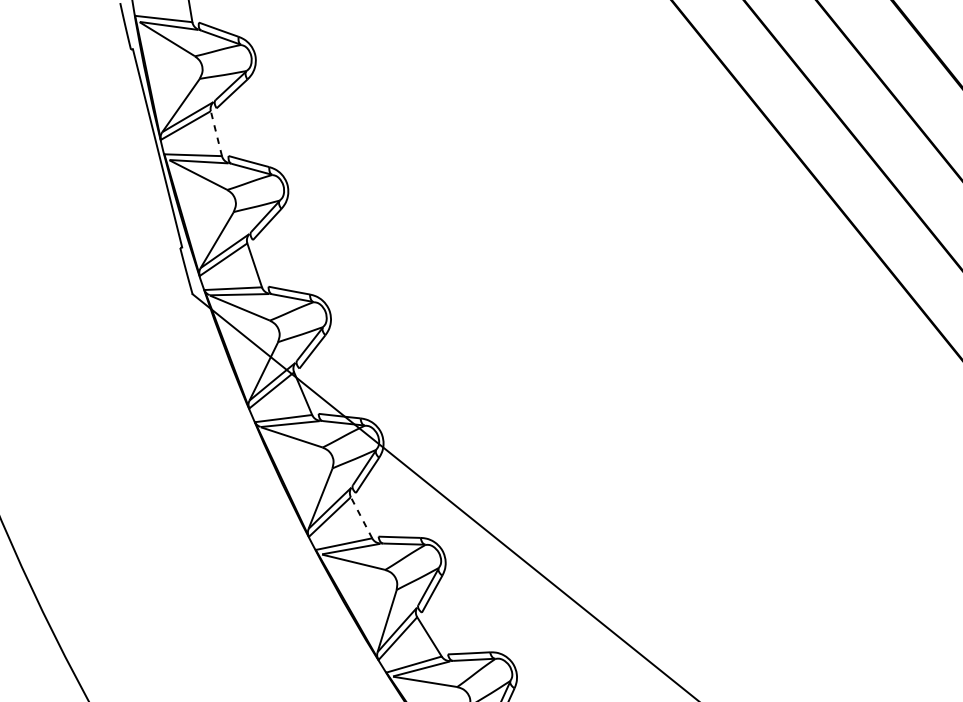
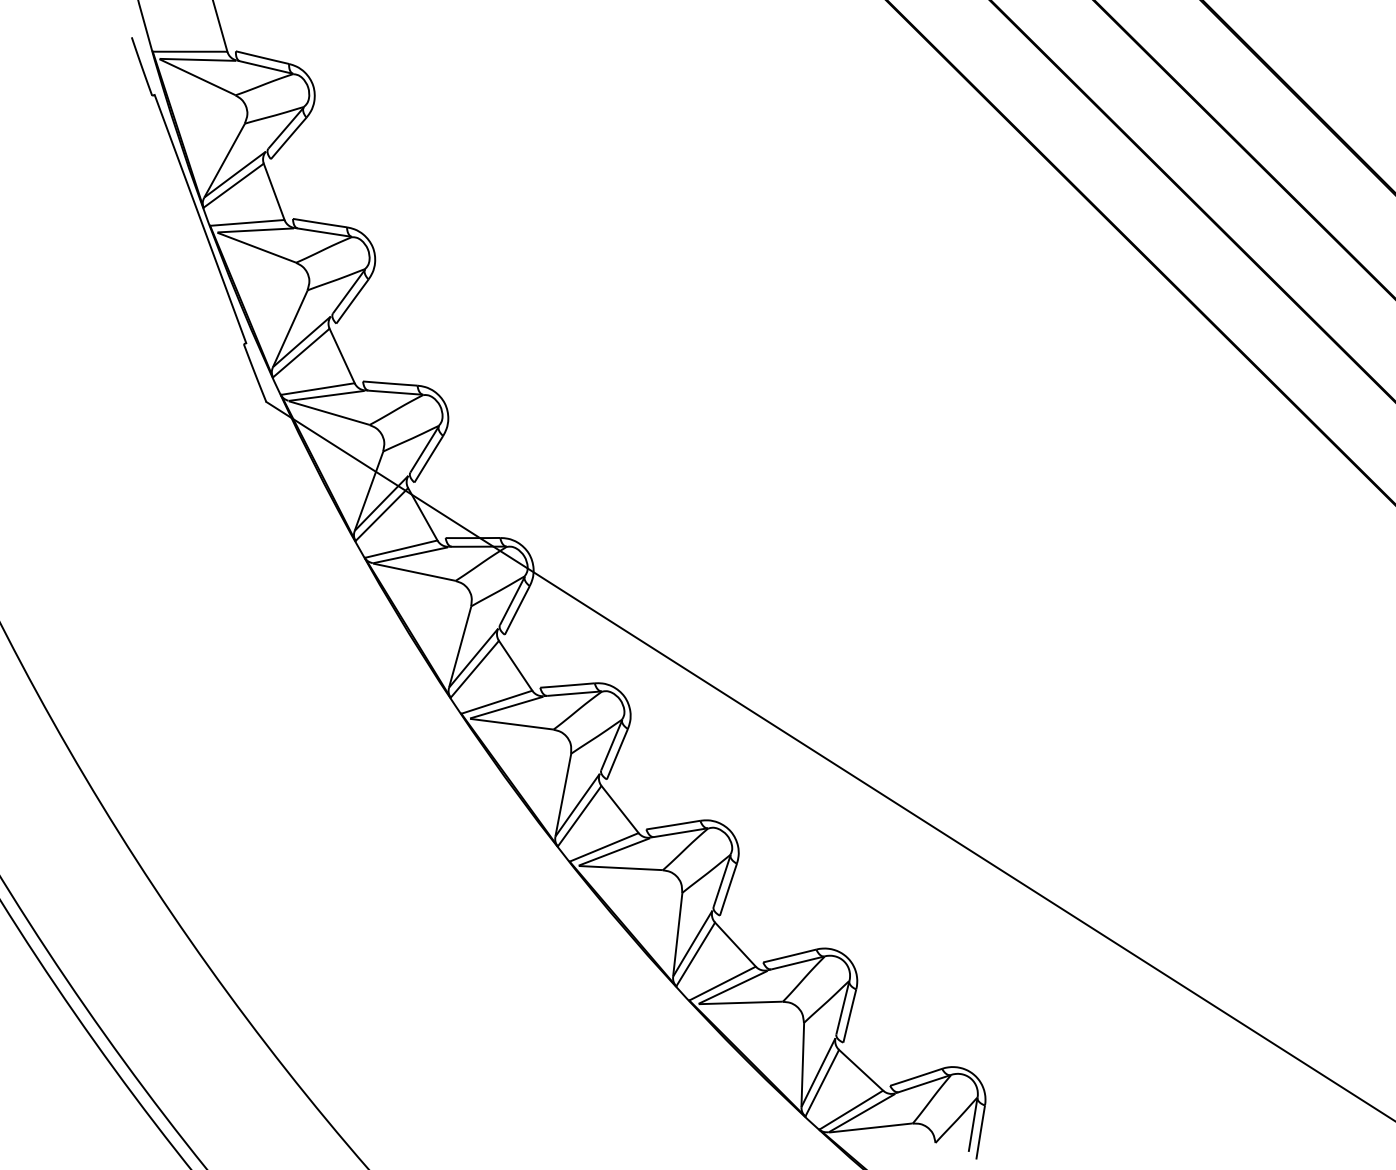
line: (216, 133) -> (274, 191), dashed -> solid
line: (361, 517) -> (515, 665), dashed -> solid

